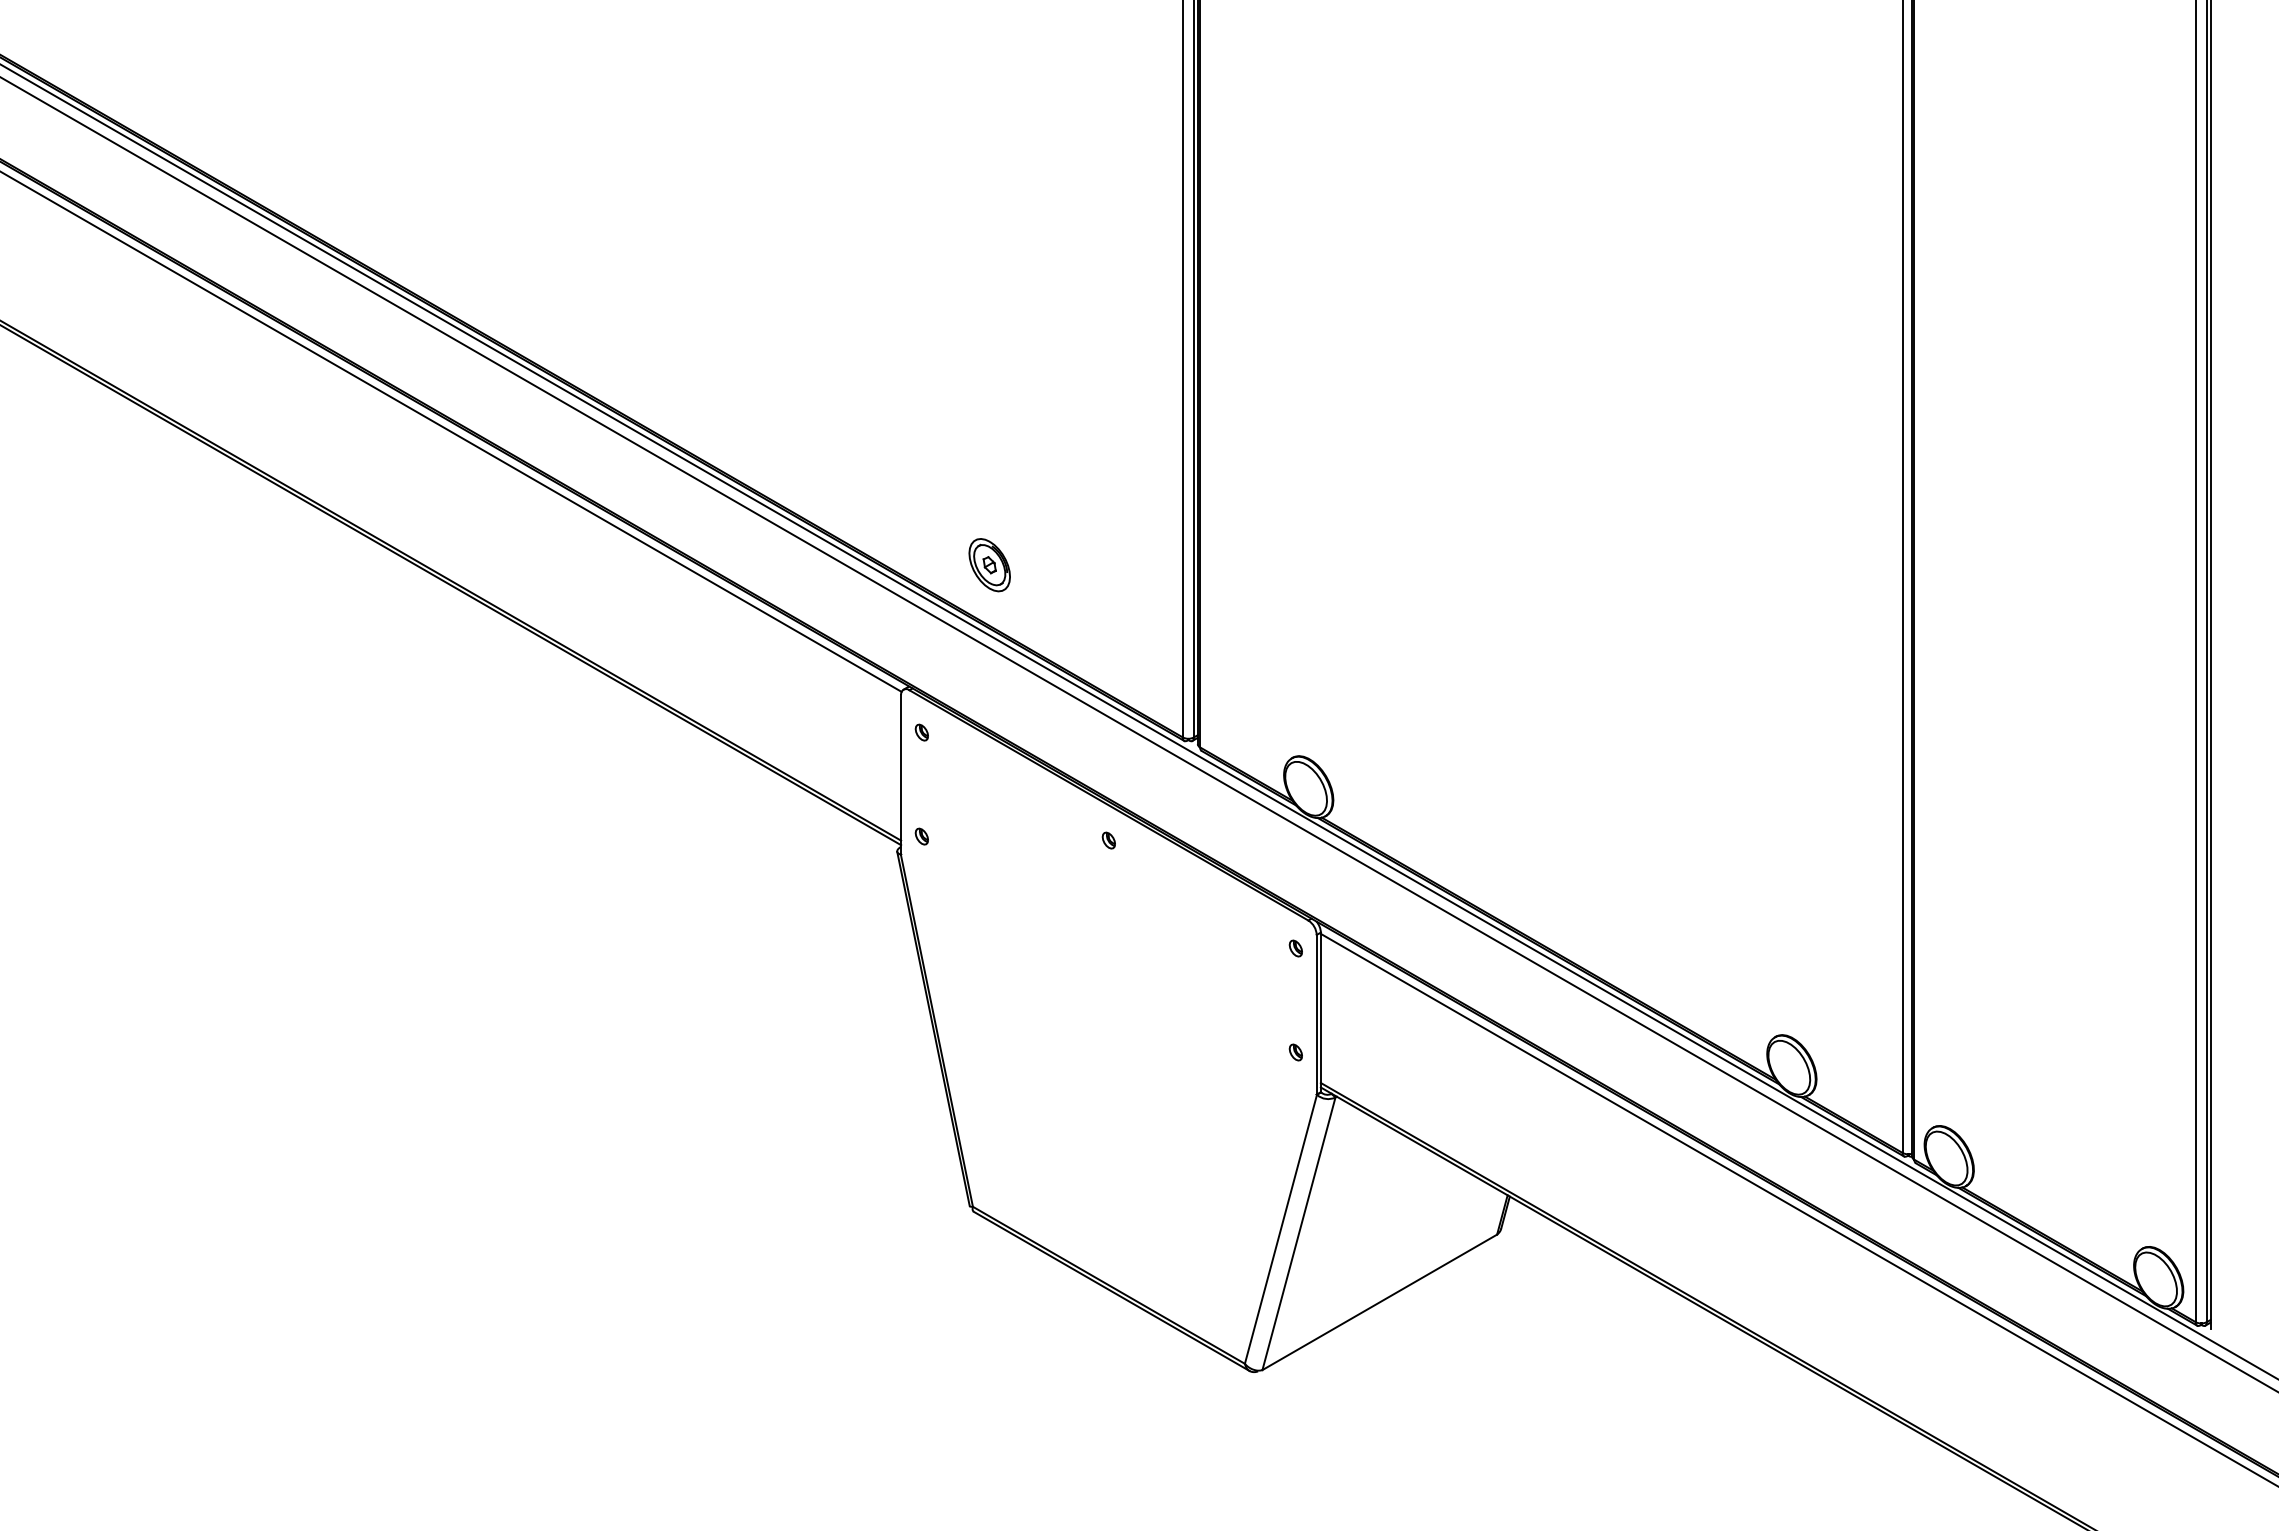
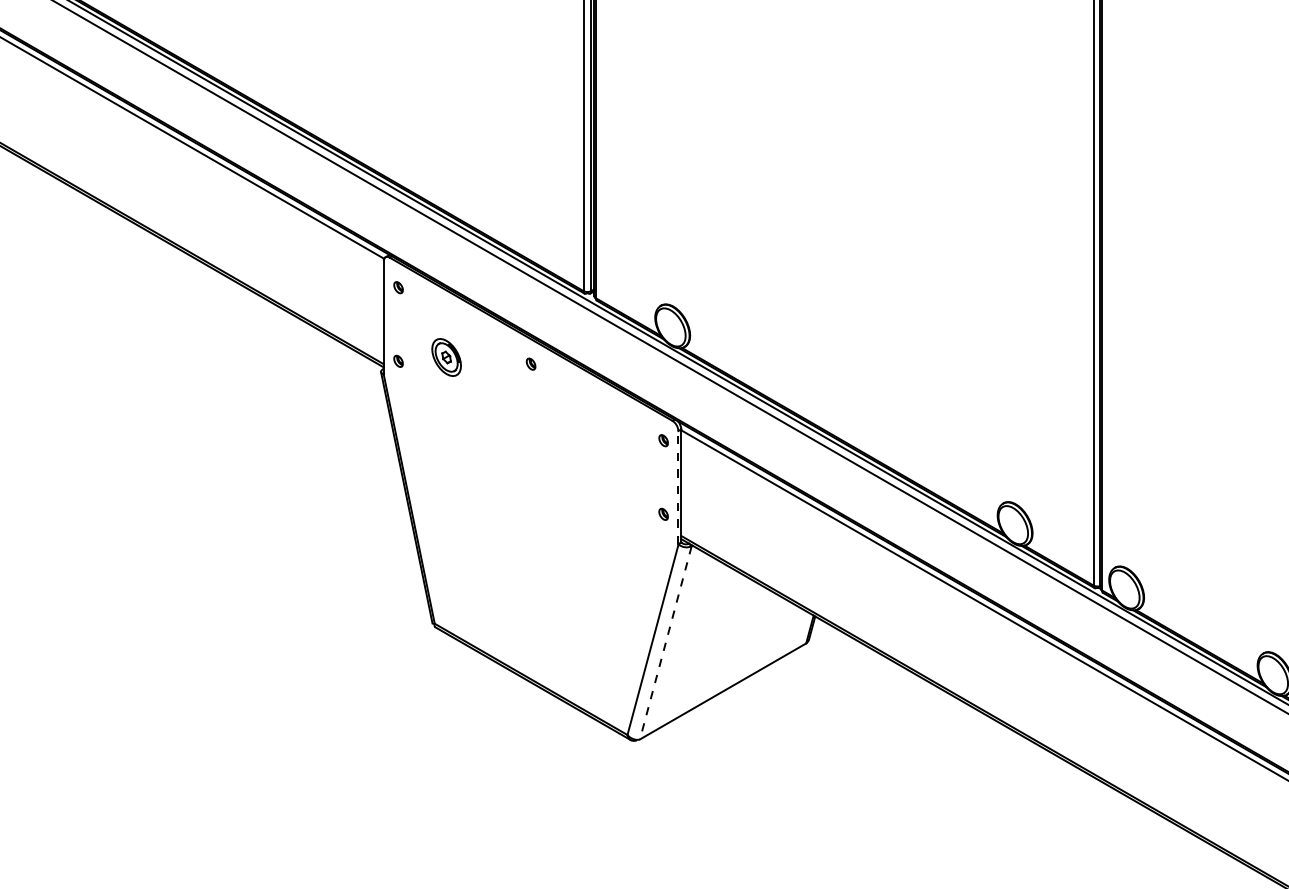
part: (989, 565) -> (446, 357), moved
line: (1316, 1014) -> (678, 487), solid -> dashed
line: (1298, 1234) -> (665, 643), solid -> dashed

